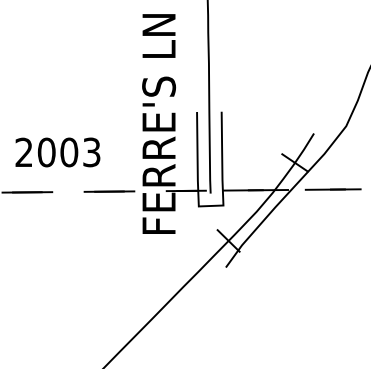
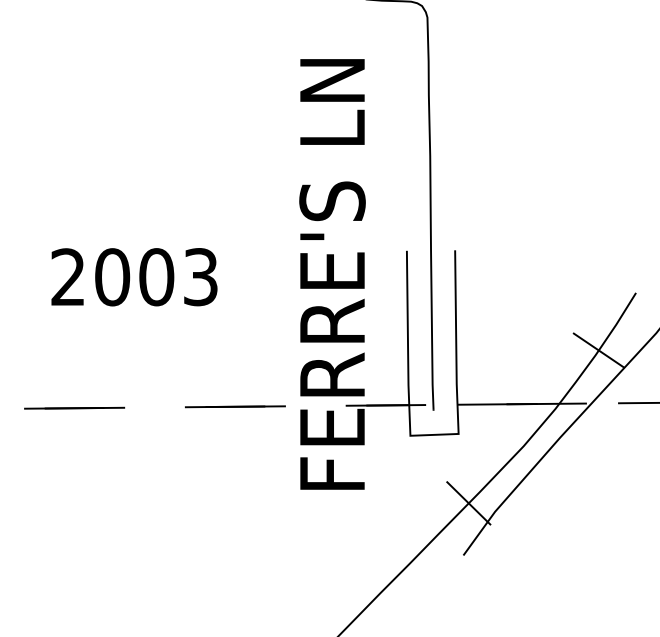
text: (57, 152) -> (133, 277), moved

